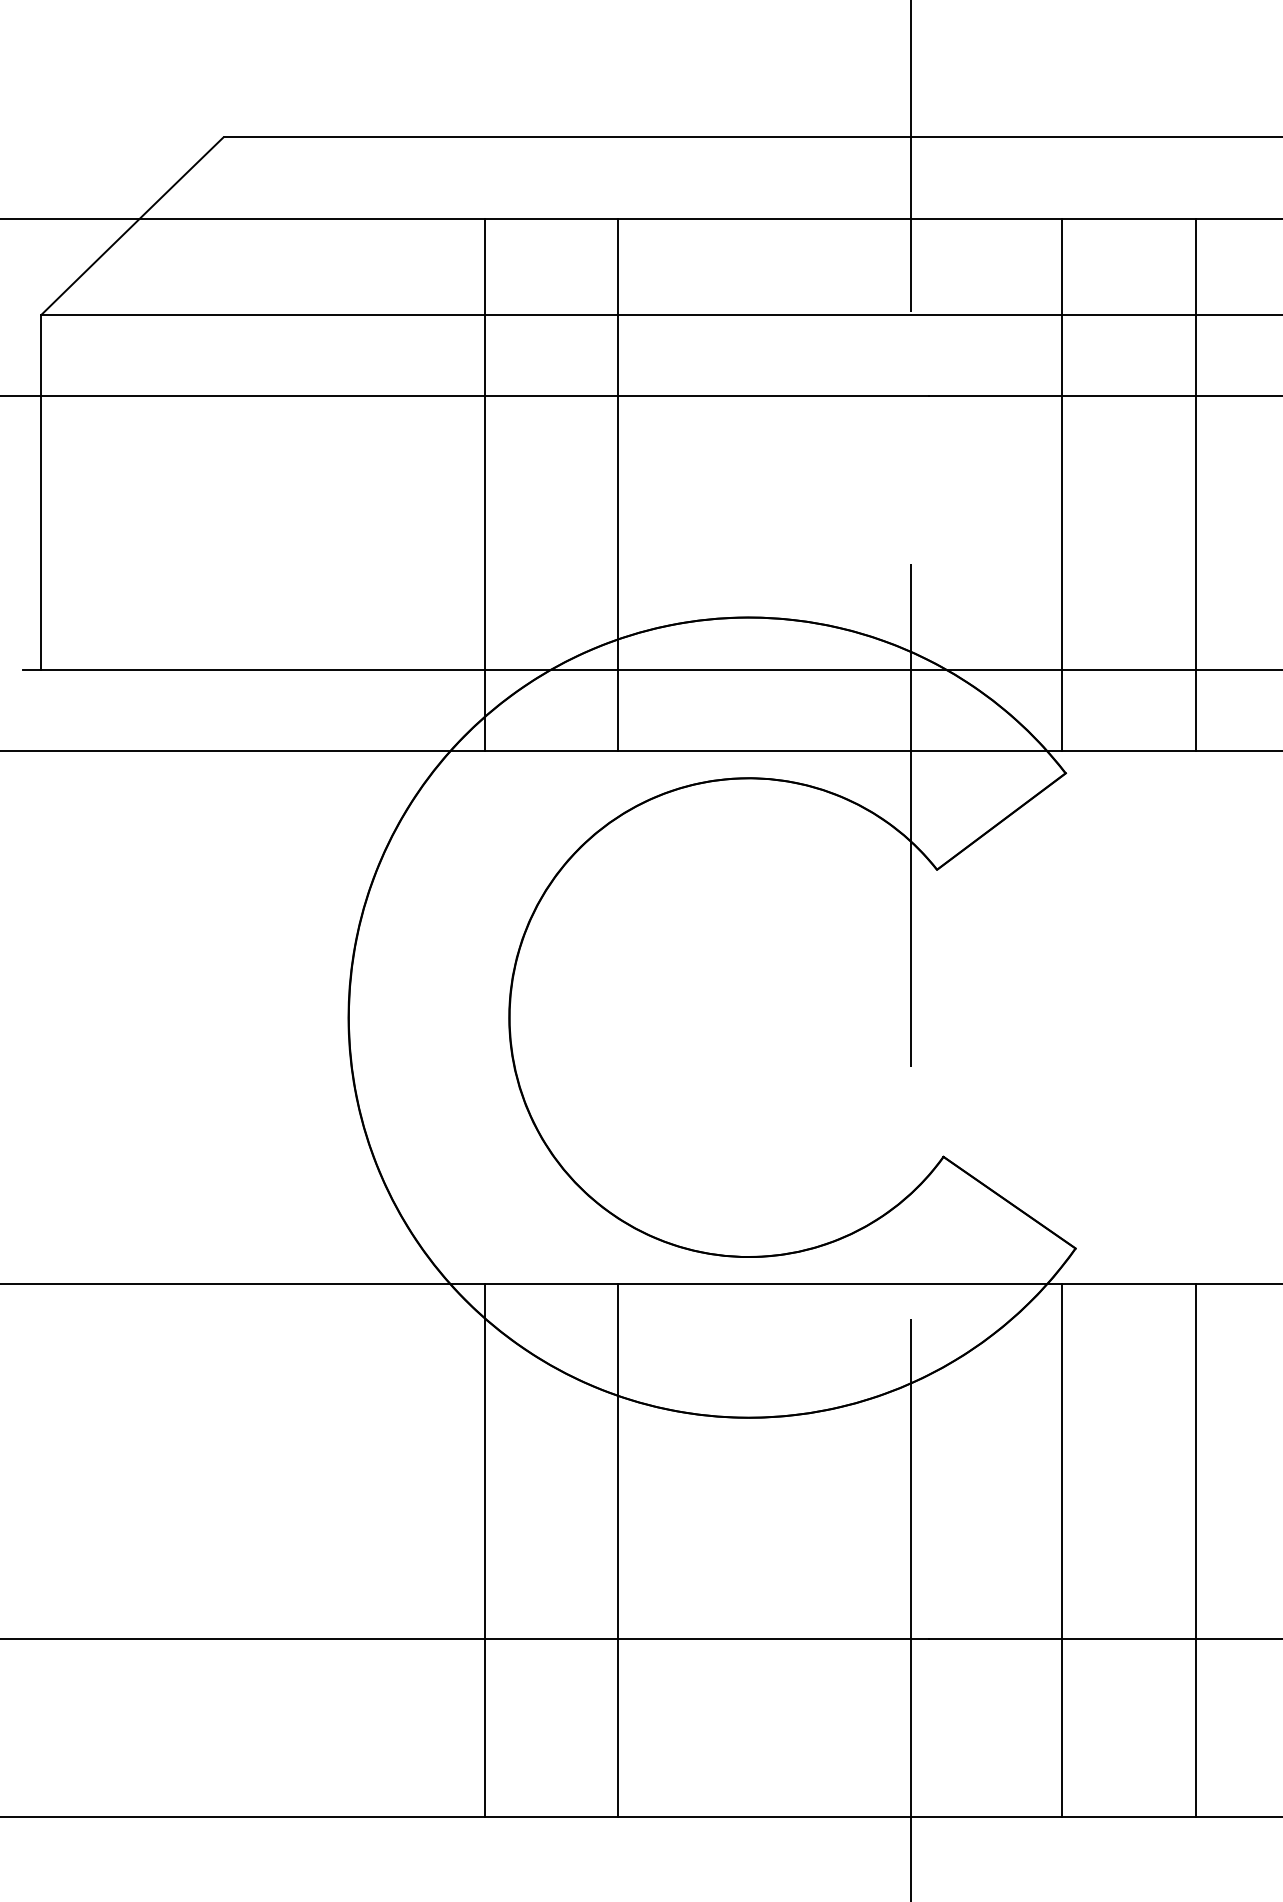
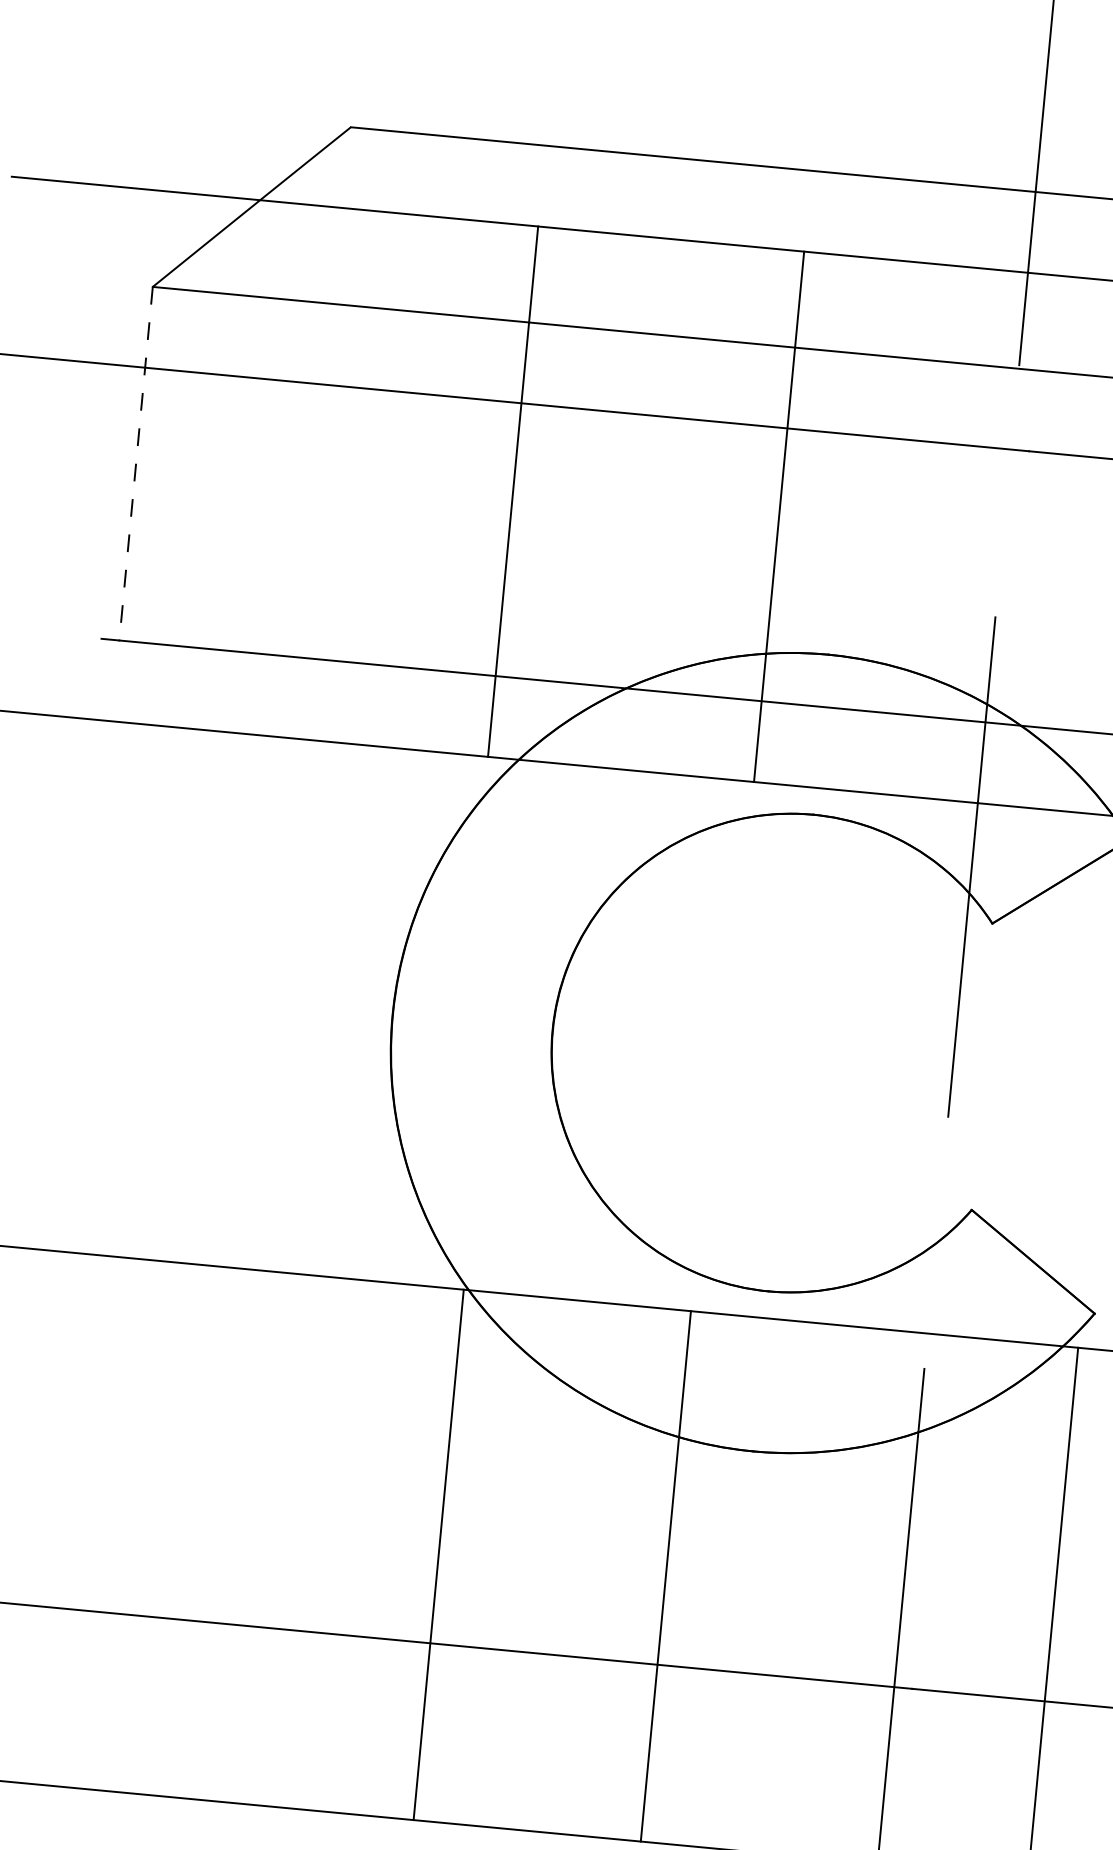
line: (485, 484) -> (513, 491), moved
line: (618, 484) -> (779, 516), moved
line: (41, 492) -> (136, 463), solid -> dashed
line: (485, 1550) -> (438, 1555), moved
line: (618, 1550) -> (665, 1576), moved

